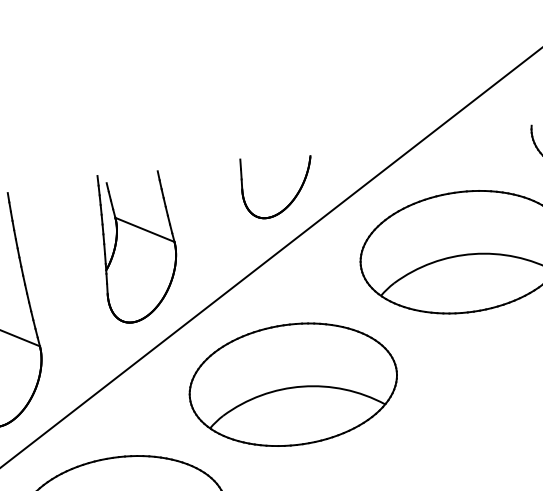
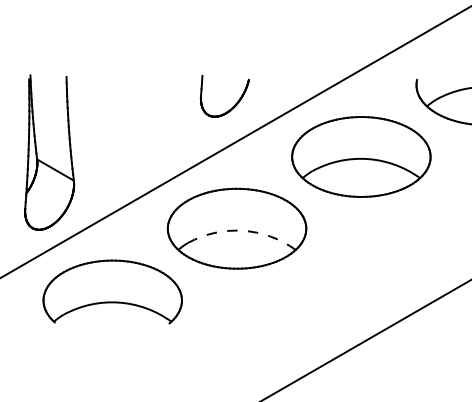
part: (292, 197) -> (233, 105), moved
part: (138, 245) -> (147, 123), removed
arc: (301, 386) -> (242, 230), solid -> dashed

